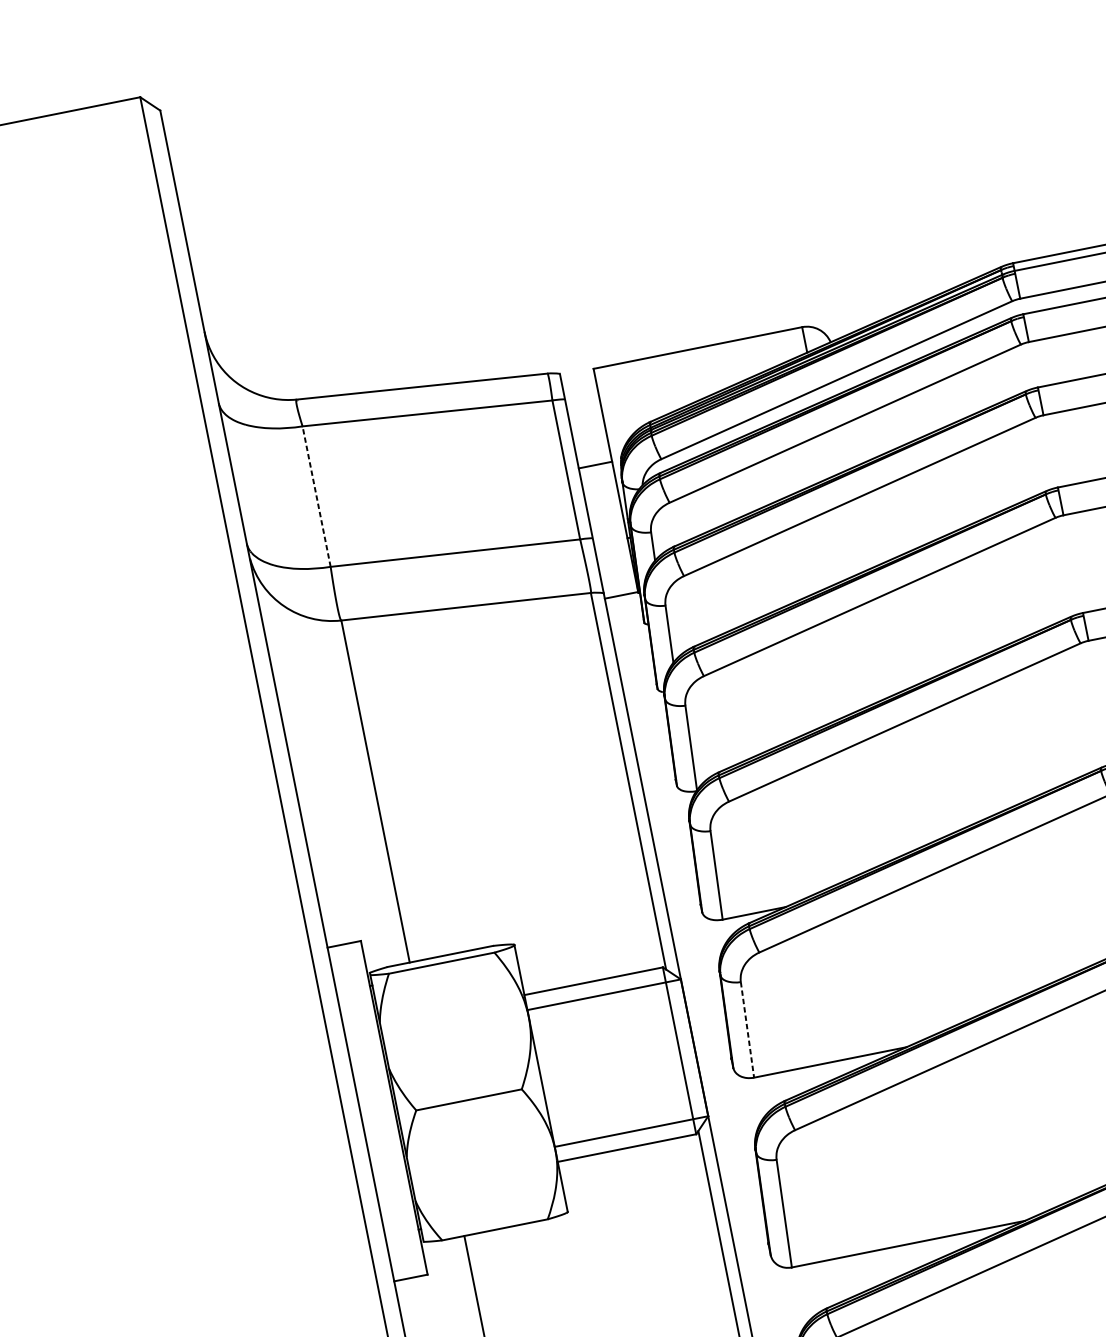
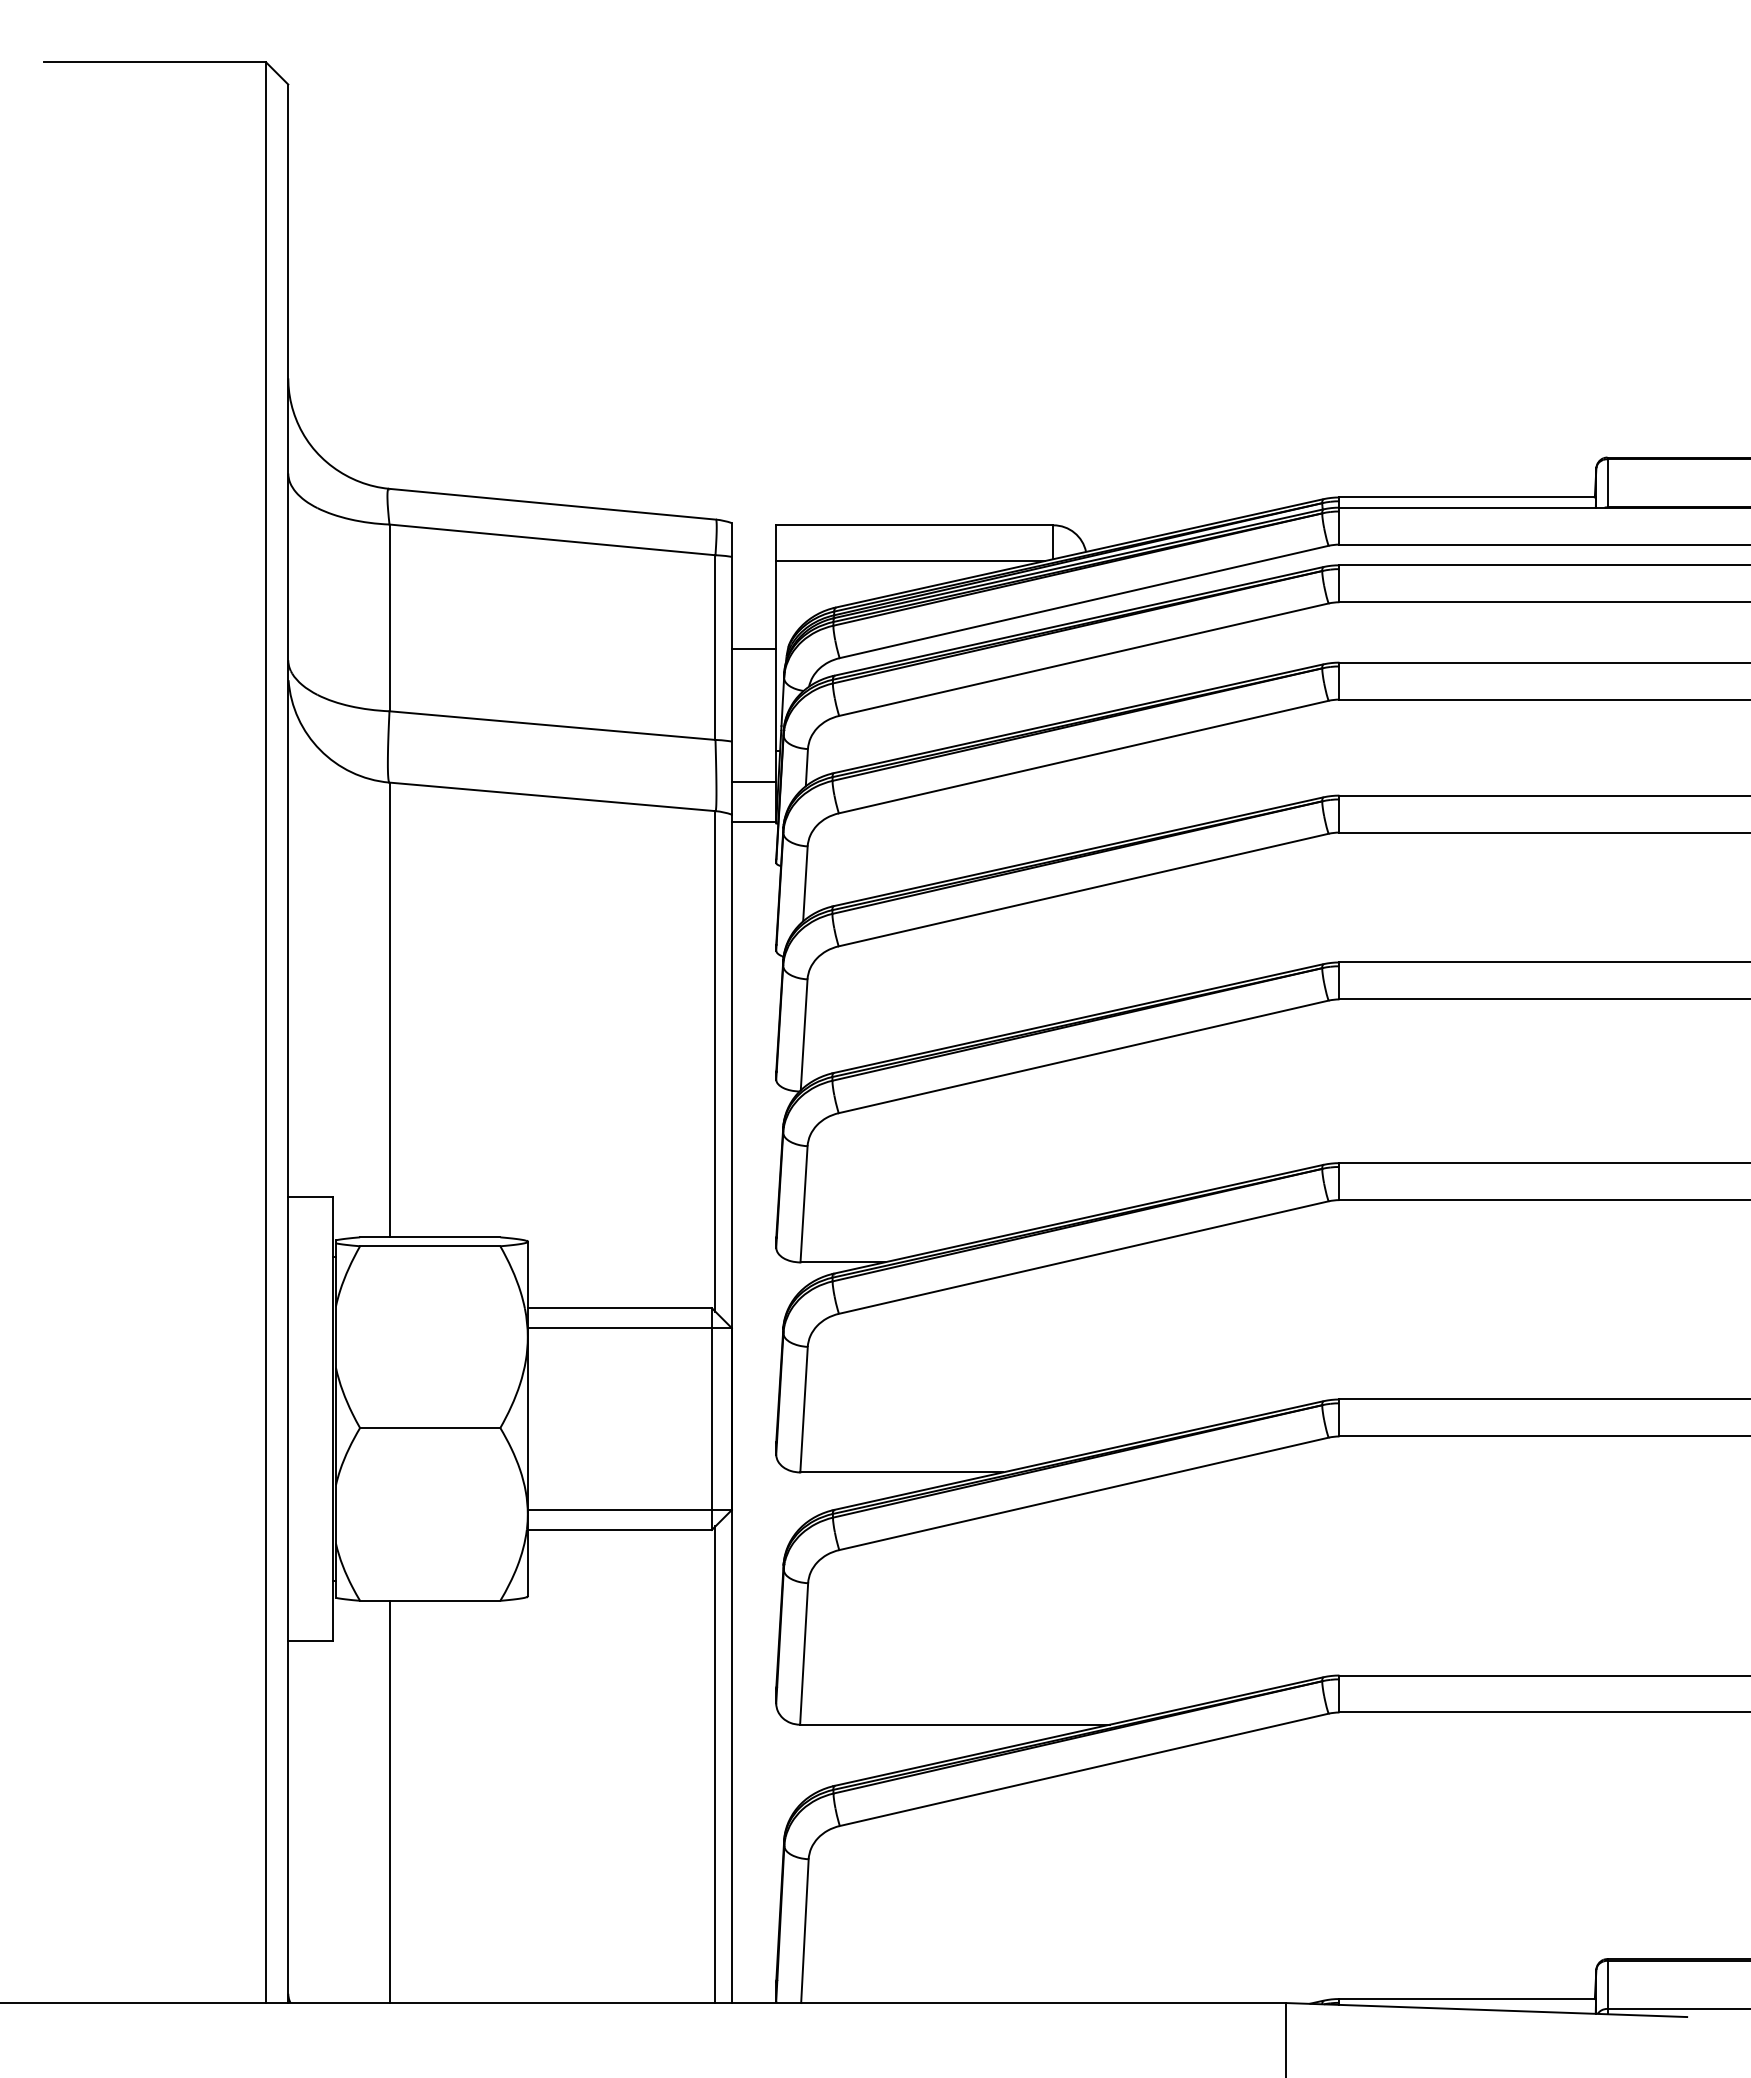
line: (700, 375) -> (910, 561), added
line: (316, 496) -> (389, 617), dashed -> solid
line: (615, 564) -> (753, 781), added
line: (747, 1029) -> (804, 1409), dashed -> solid

